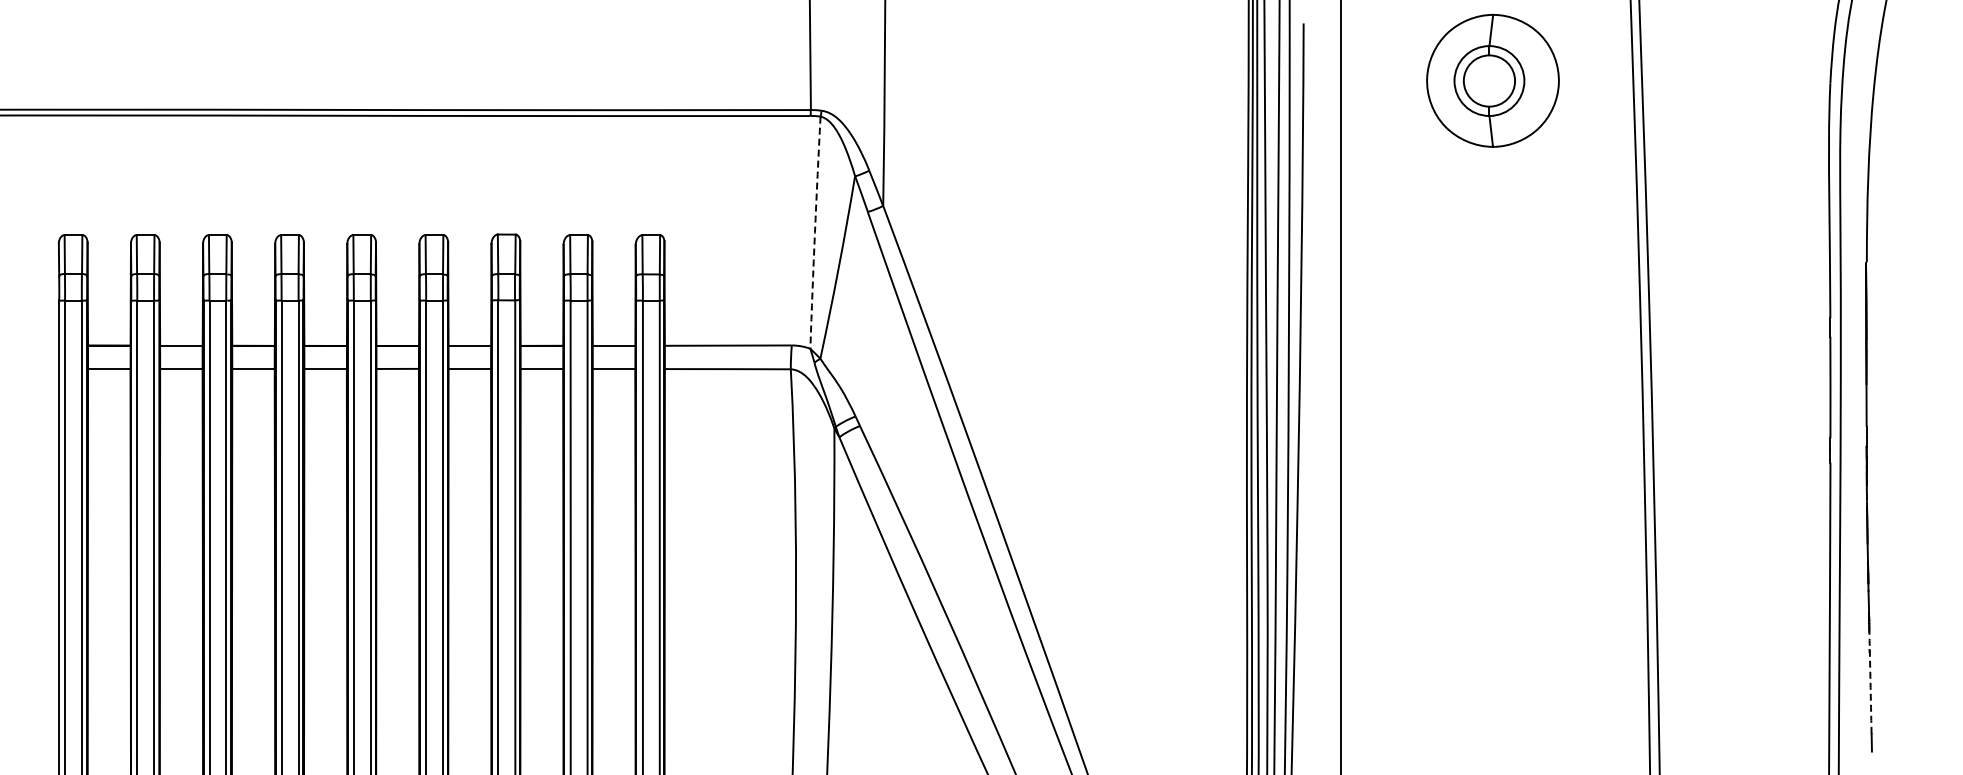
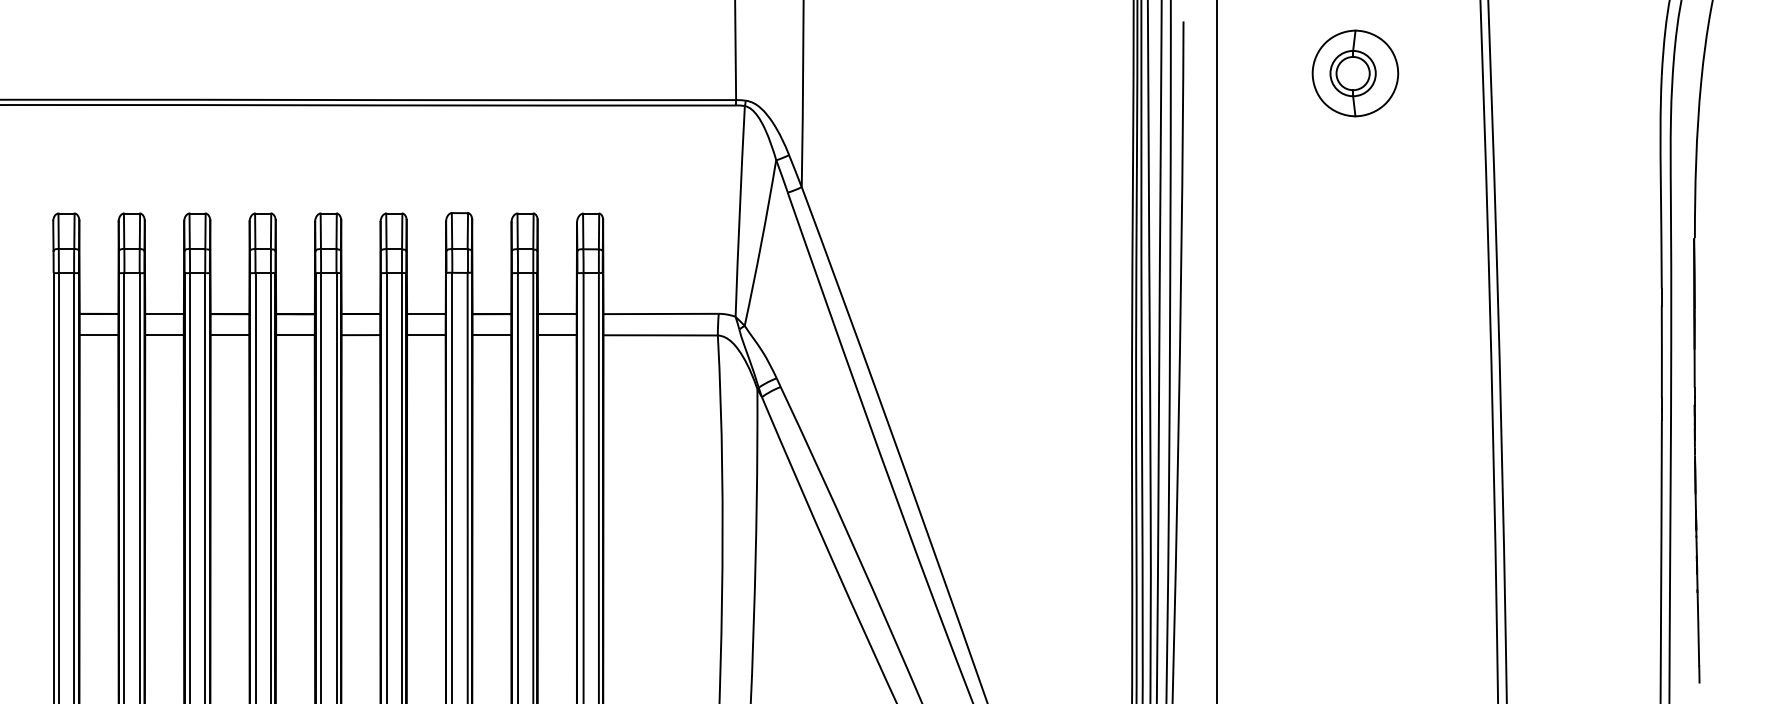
part: (1492, 80) -> (1354, 73), size x0.71
arc: (814, 232) -> (739, 211), dashed -> solid
arc: (1870, 680) -> (1698, 618), dashed -> solid

